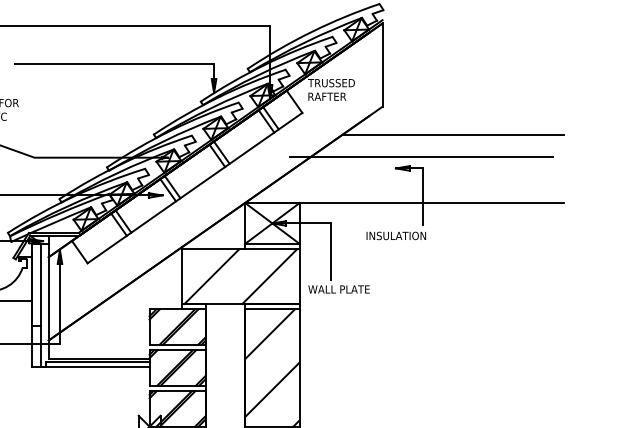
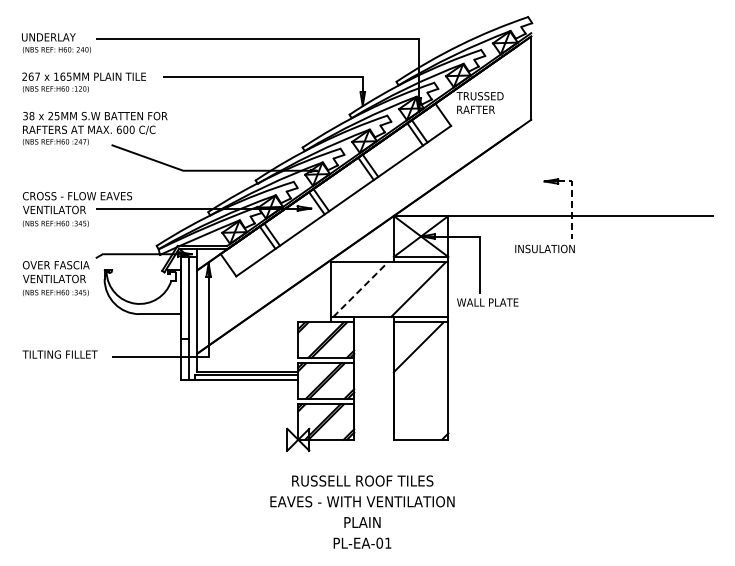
line: (452, 134) -> (601, 147), removed
line: (420, 157) -> (569, 170), removed
line: (423, 190) -> (572, 203), solid -> dashed
line: (211, 276) -> (360, 289), solid -> dashed
line: (271, 389) -> (420, 402), removed

